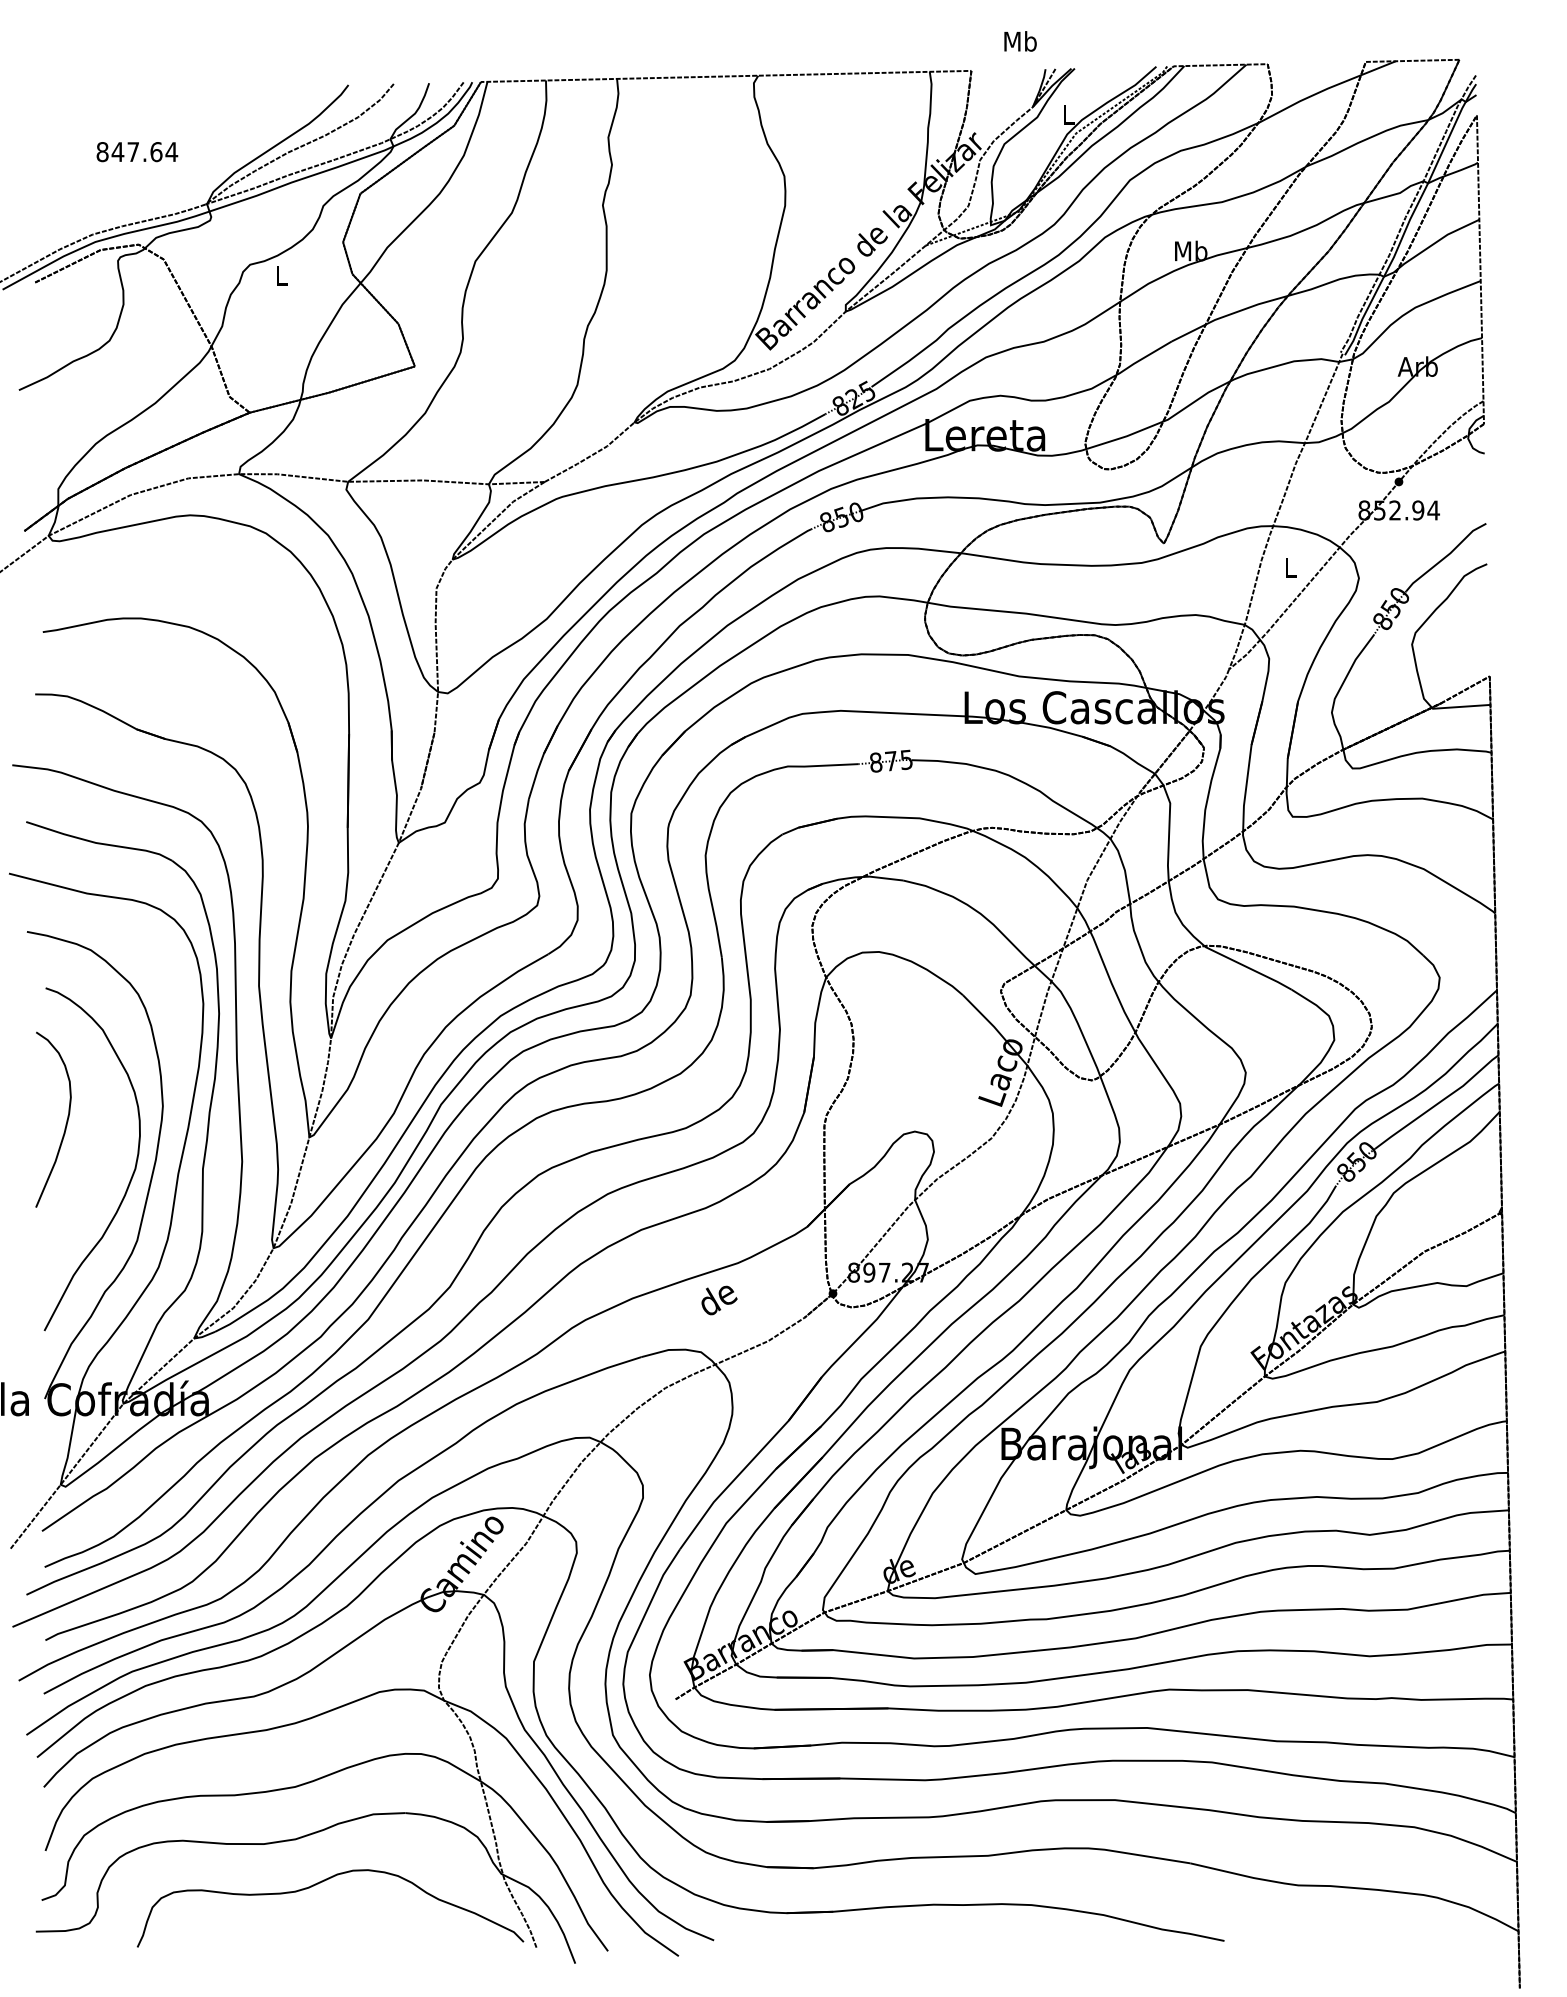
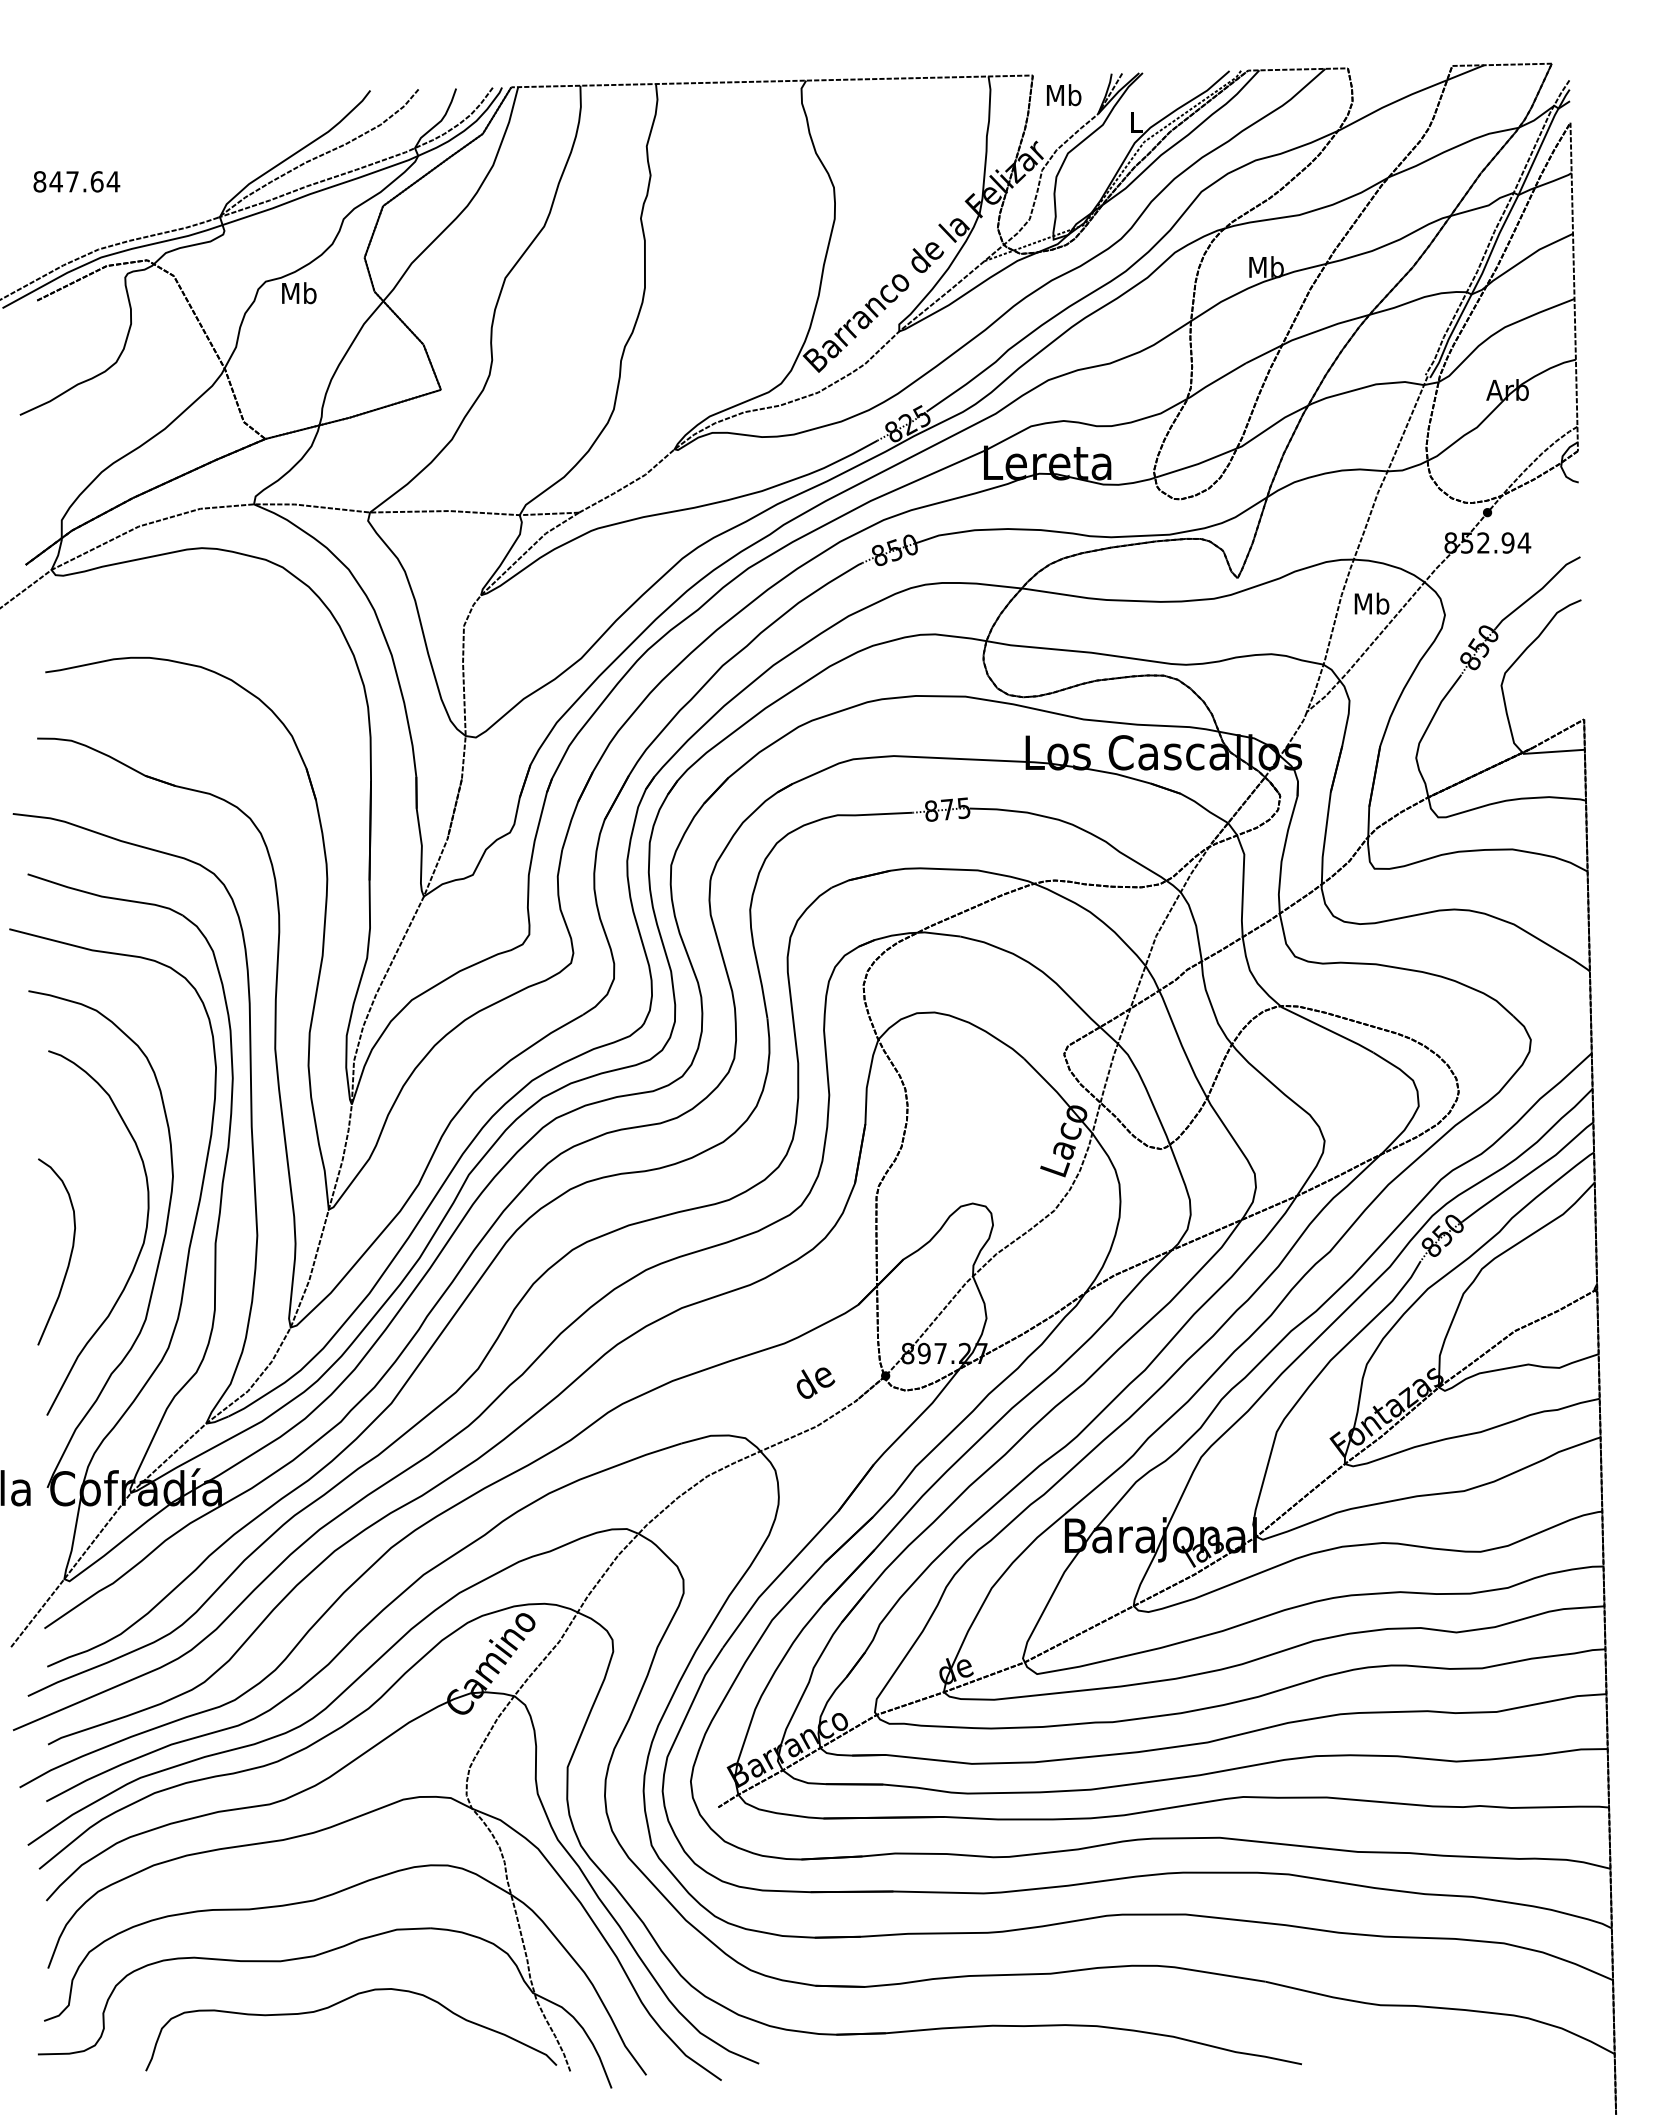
text: (1020, 41) -> (1064, 95), moved
text: (137, 151) -> (76, 181), moved
text: (281, 275) -> (299, 293), L -> Mb
text: (1289, 567) -> (1371, 603), L -> Mb
curve: (65, 1124) -> (69, 1256), moved
text: (719, 1299) -> (815, 1382), moved

